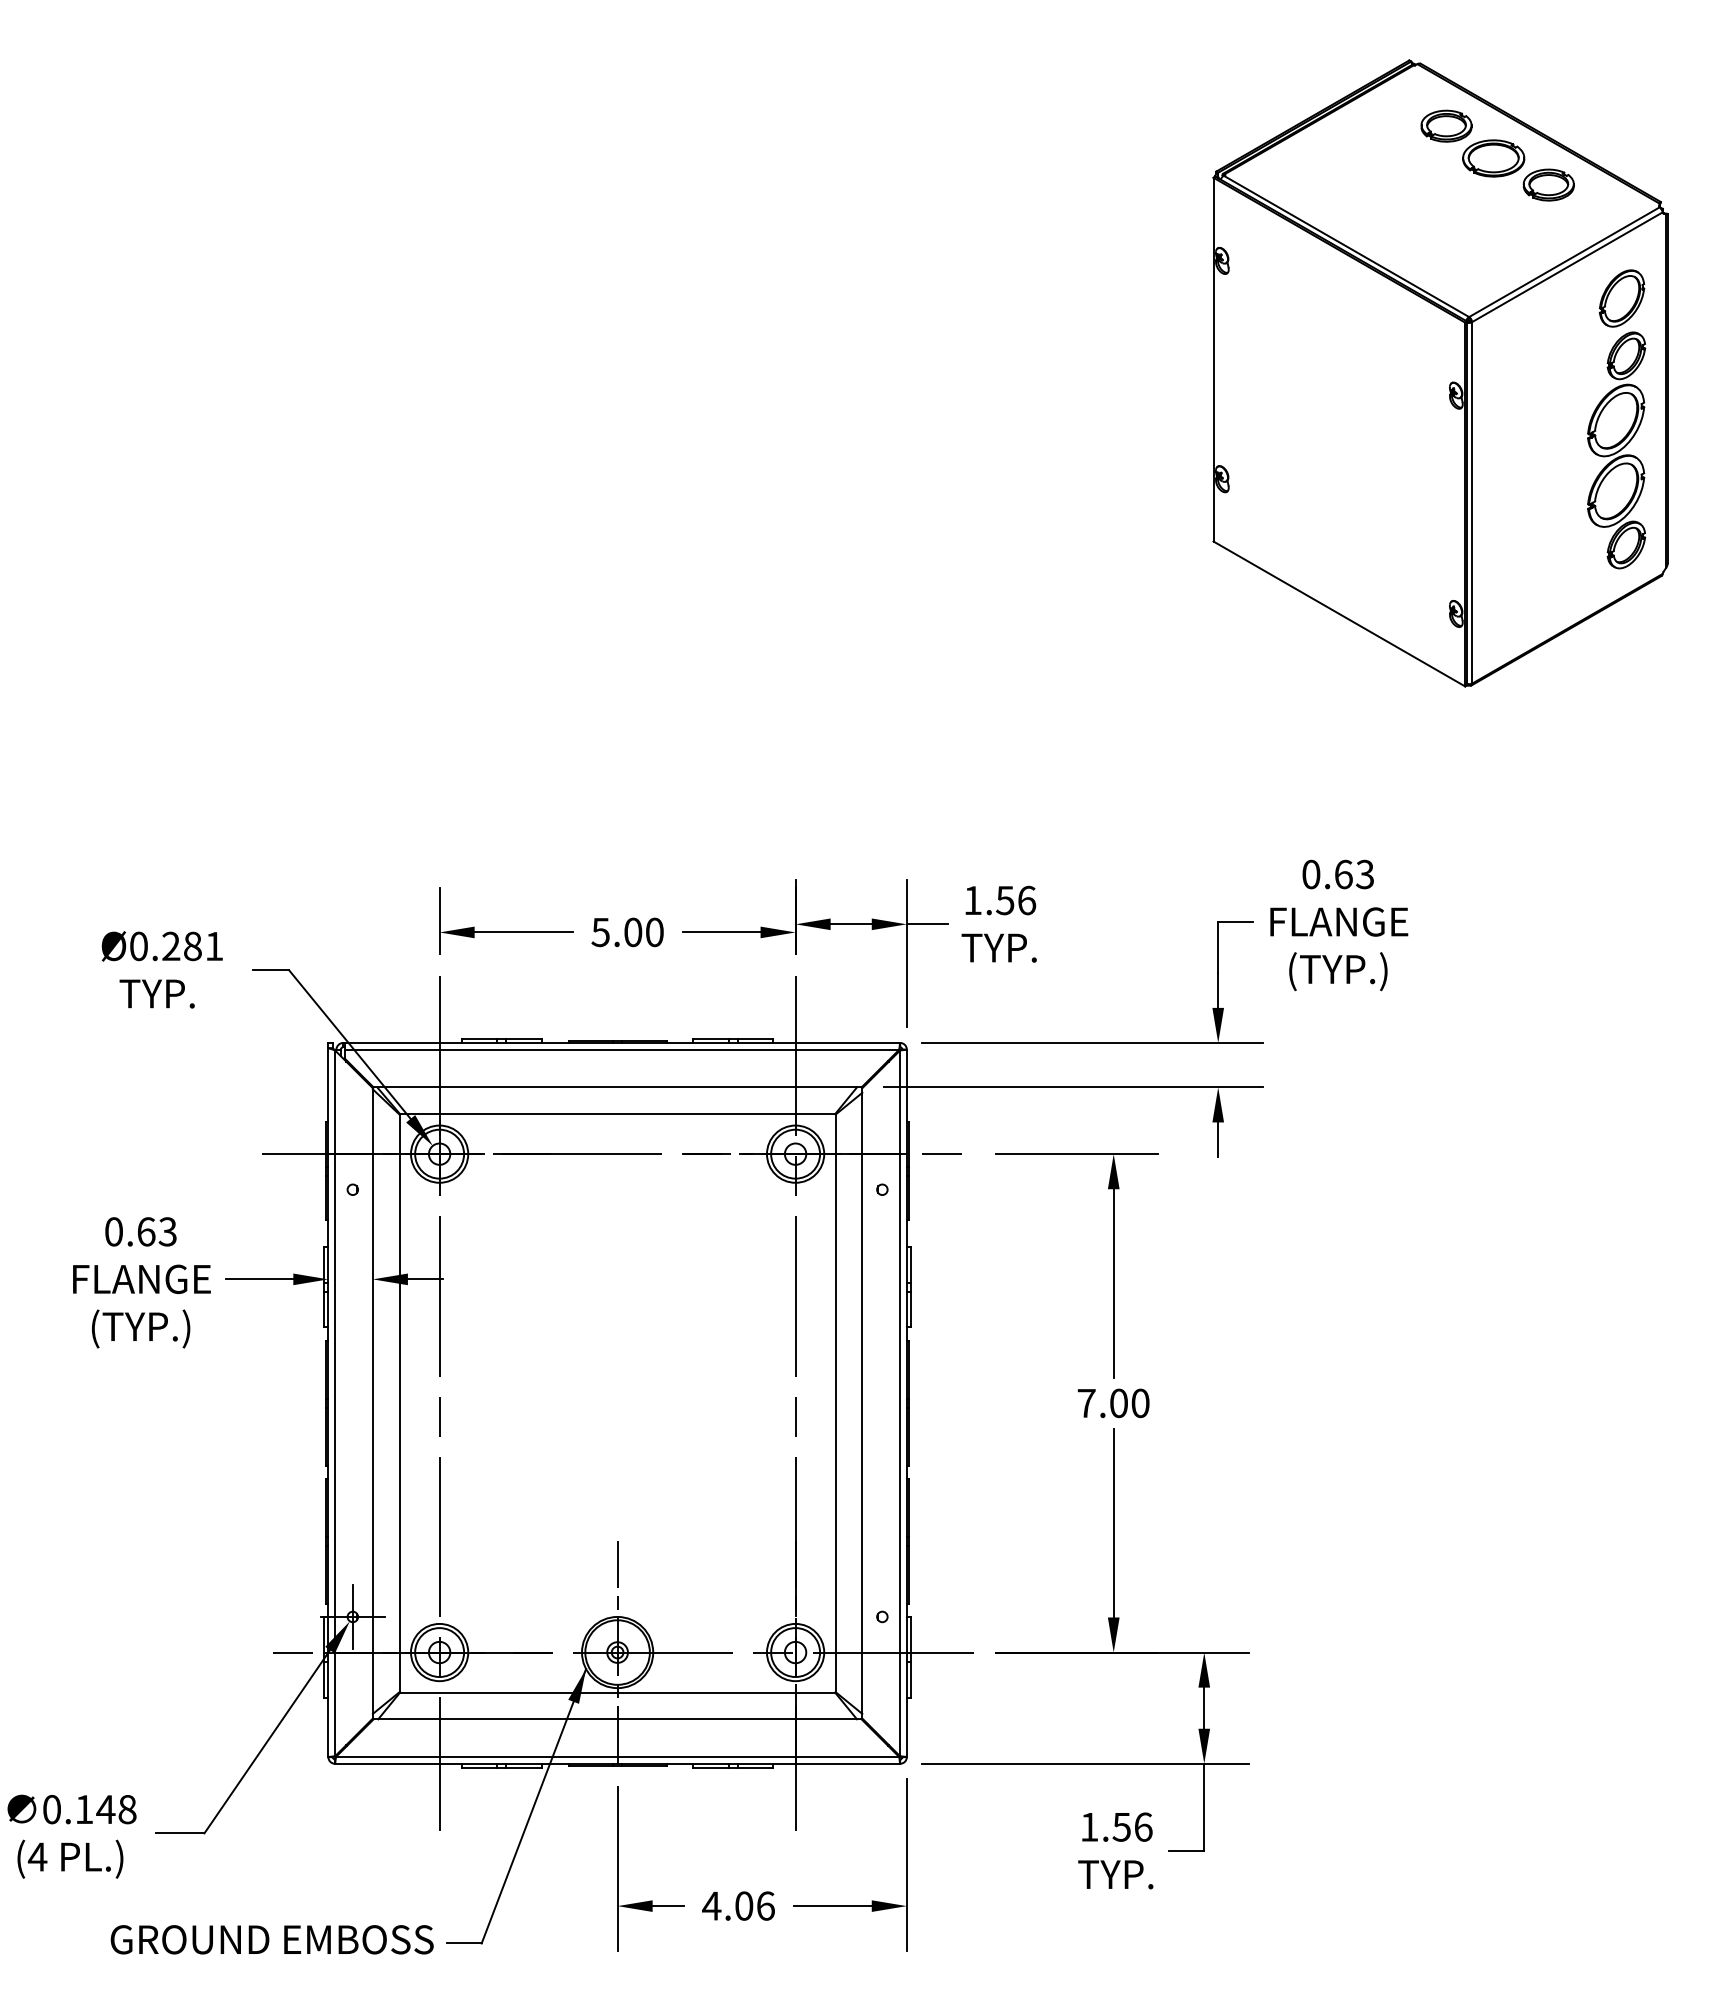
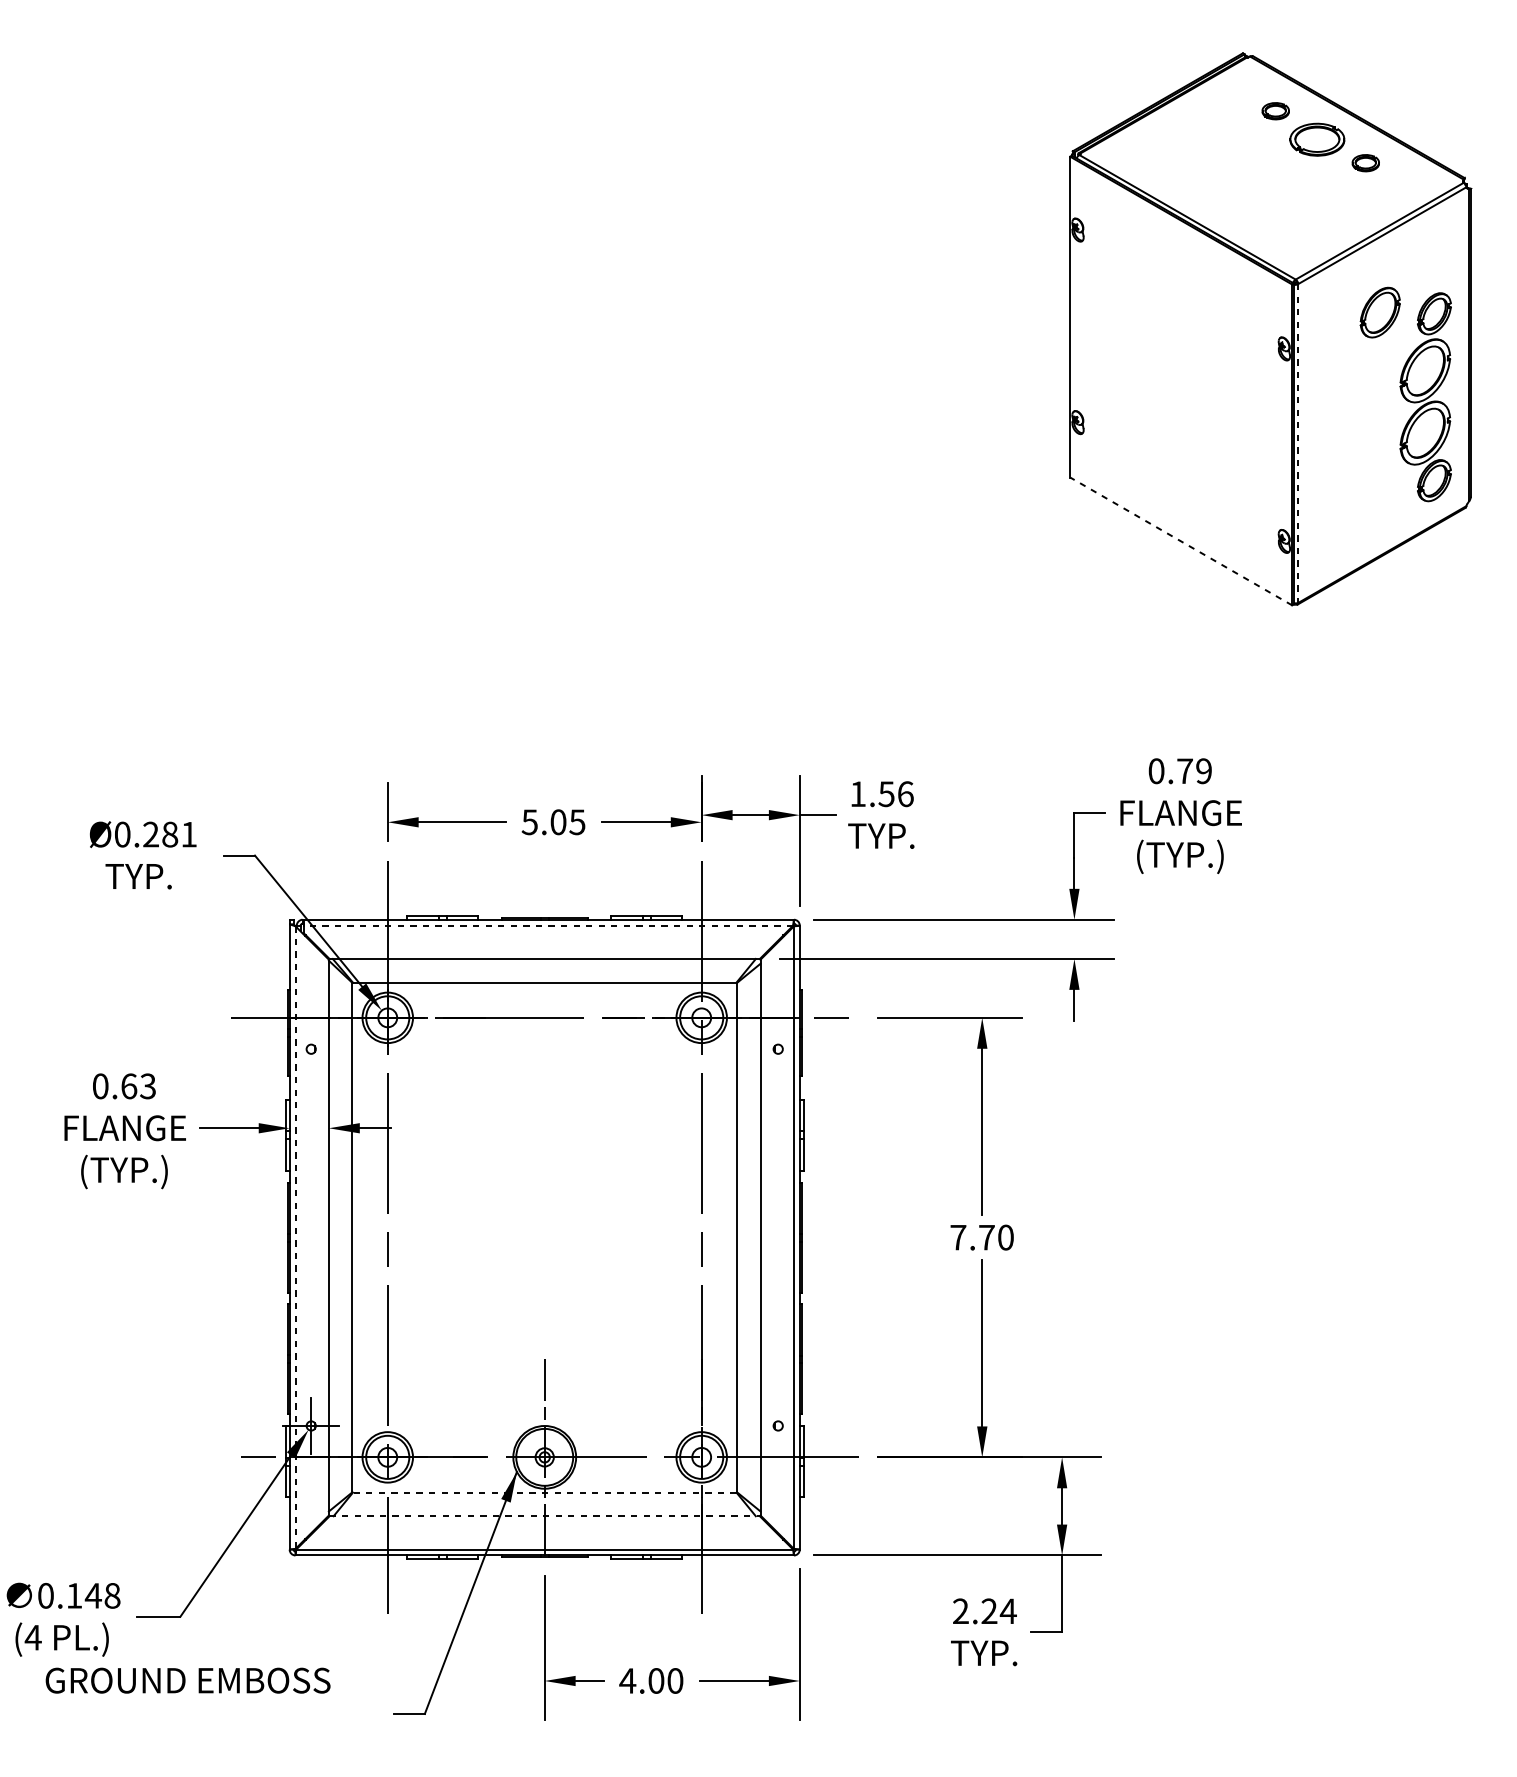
part: (1446, 125) -> (1275, 110), size x0.6
part: (1548, 184) -> (1365, 162), size x0.6
part: (1622, 298) -> (1380, 312), moved
line: (1472, 502) -> (1298, 443), solid -> dashed
line: (1338, 613) -> (1180, 541), solid -> dashed
text: (1354, 874) -> (1194, 771), 0.63 -> 0.79
text: (654, 932) -> (577, 822), 5.00 -> 5.05
line: (621, 1049) -> (548, 925), solid -> dashed
line: (335, 1403) -> (295, 1237), solid -> dashed
text: (1118, 1403) -> (986, 1237), 7.00 -> 7.70
line: (617, 1692) -> (544, 1492), solid -> dashed
line: (617, 1719) -> (544, 1516), solid -> dashed
text: (1116, 1826) -> (984, 1610), 1.56 -> 2.24
text: (765, 1905) -> (675, 1680), 4.06 -> 4.00
text: (271, 1939) -> (187, 1680), moved

